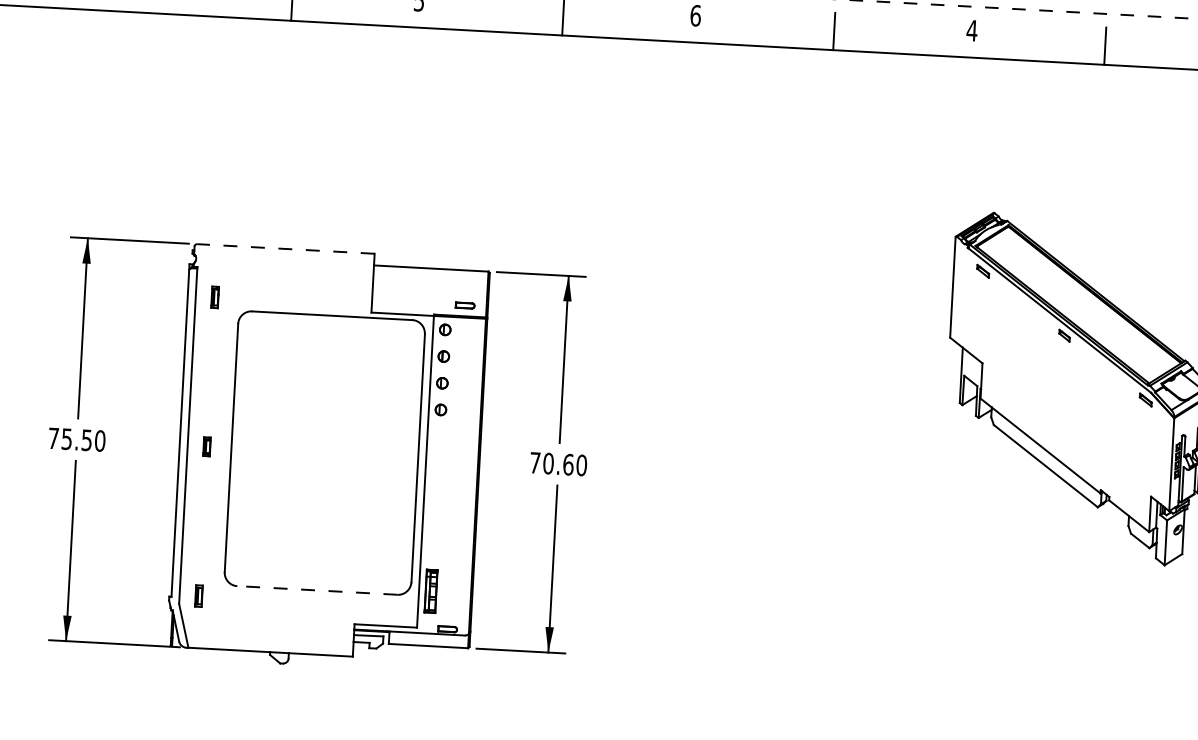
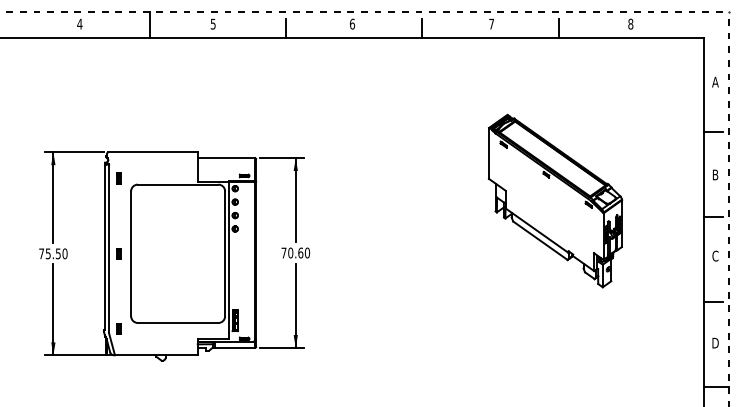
text: (971, 29) -> (491, 23), 4 -> 7
line: (286, 249) -> (153, 152), dashed -> solid
line: (316, 589) -> (177, 322), dashed -> solid

